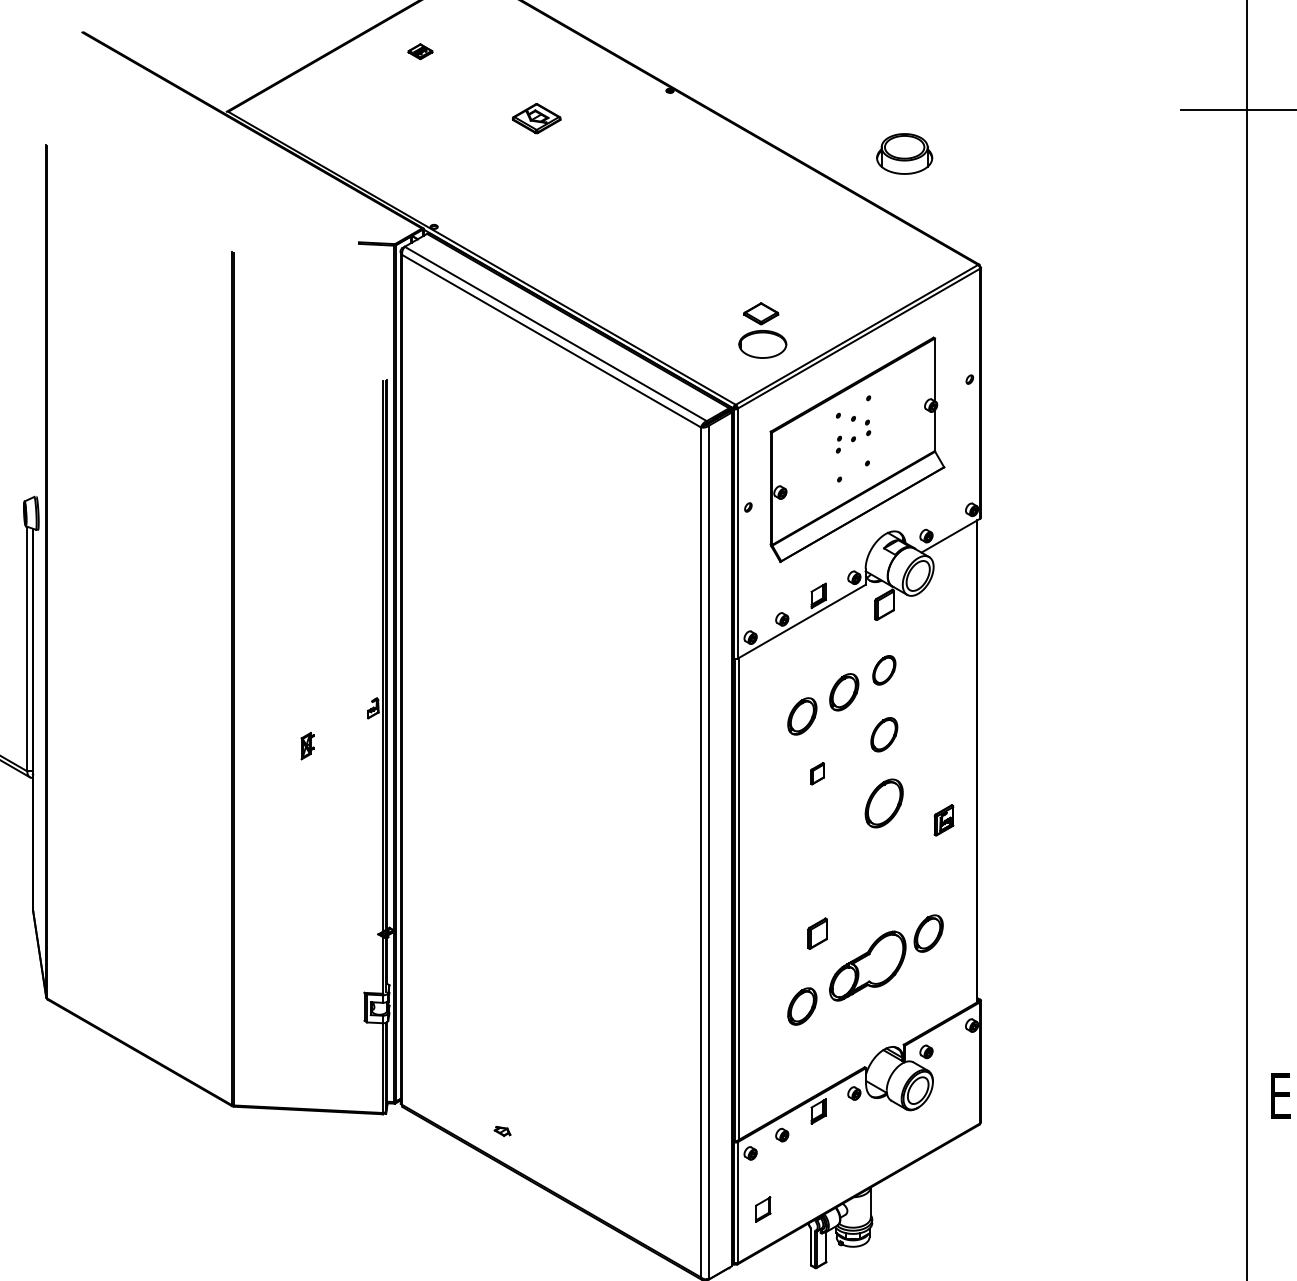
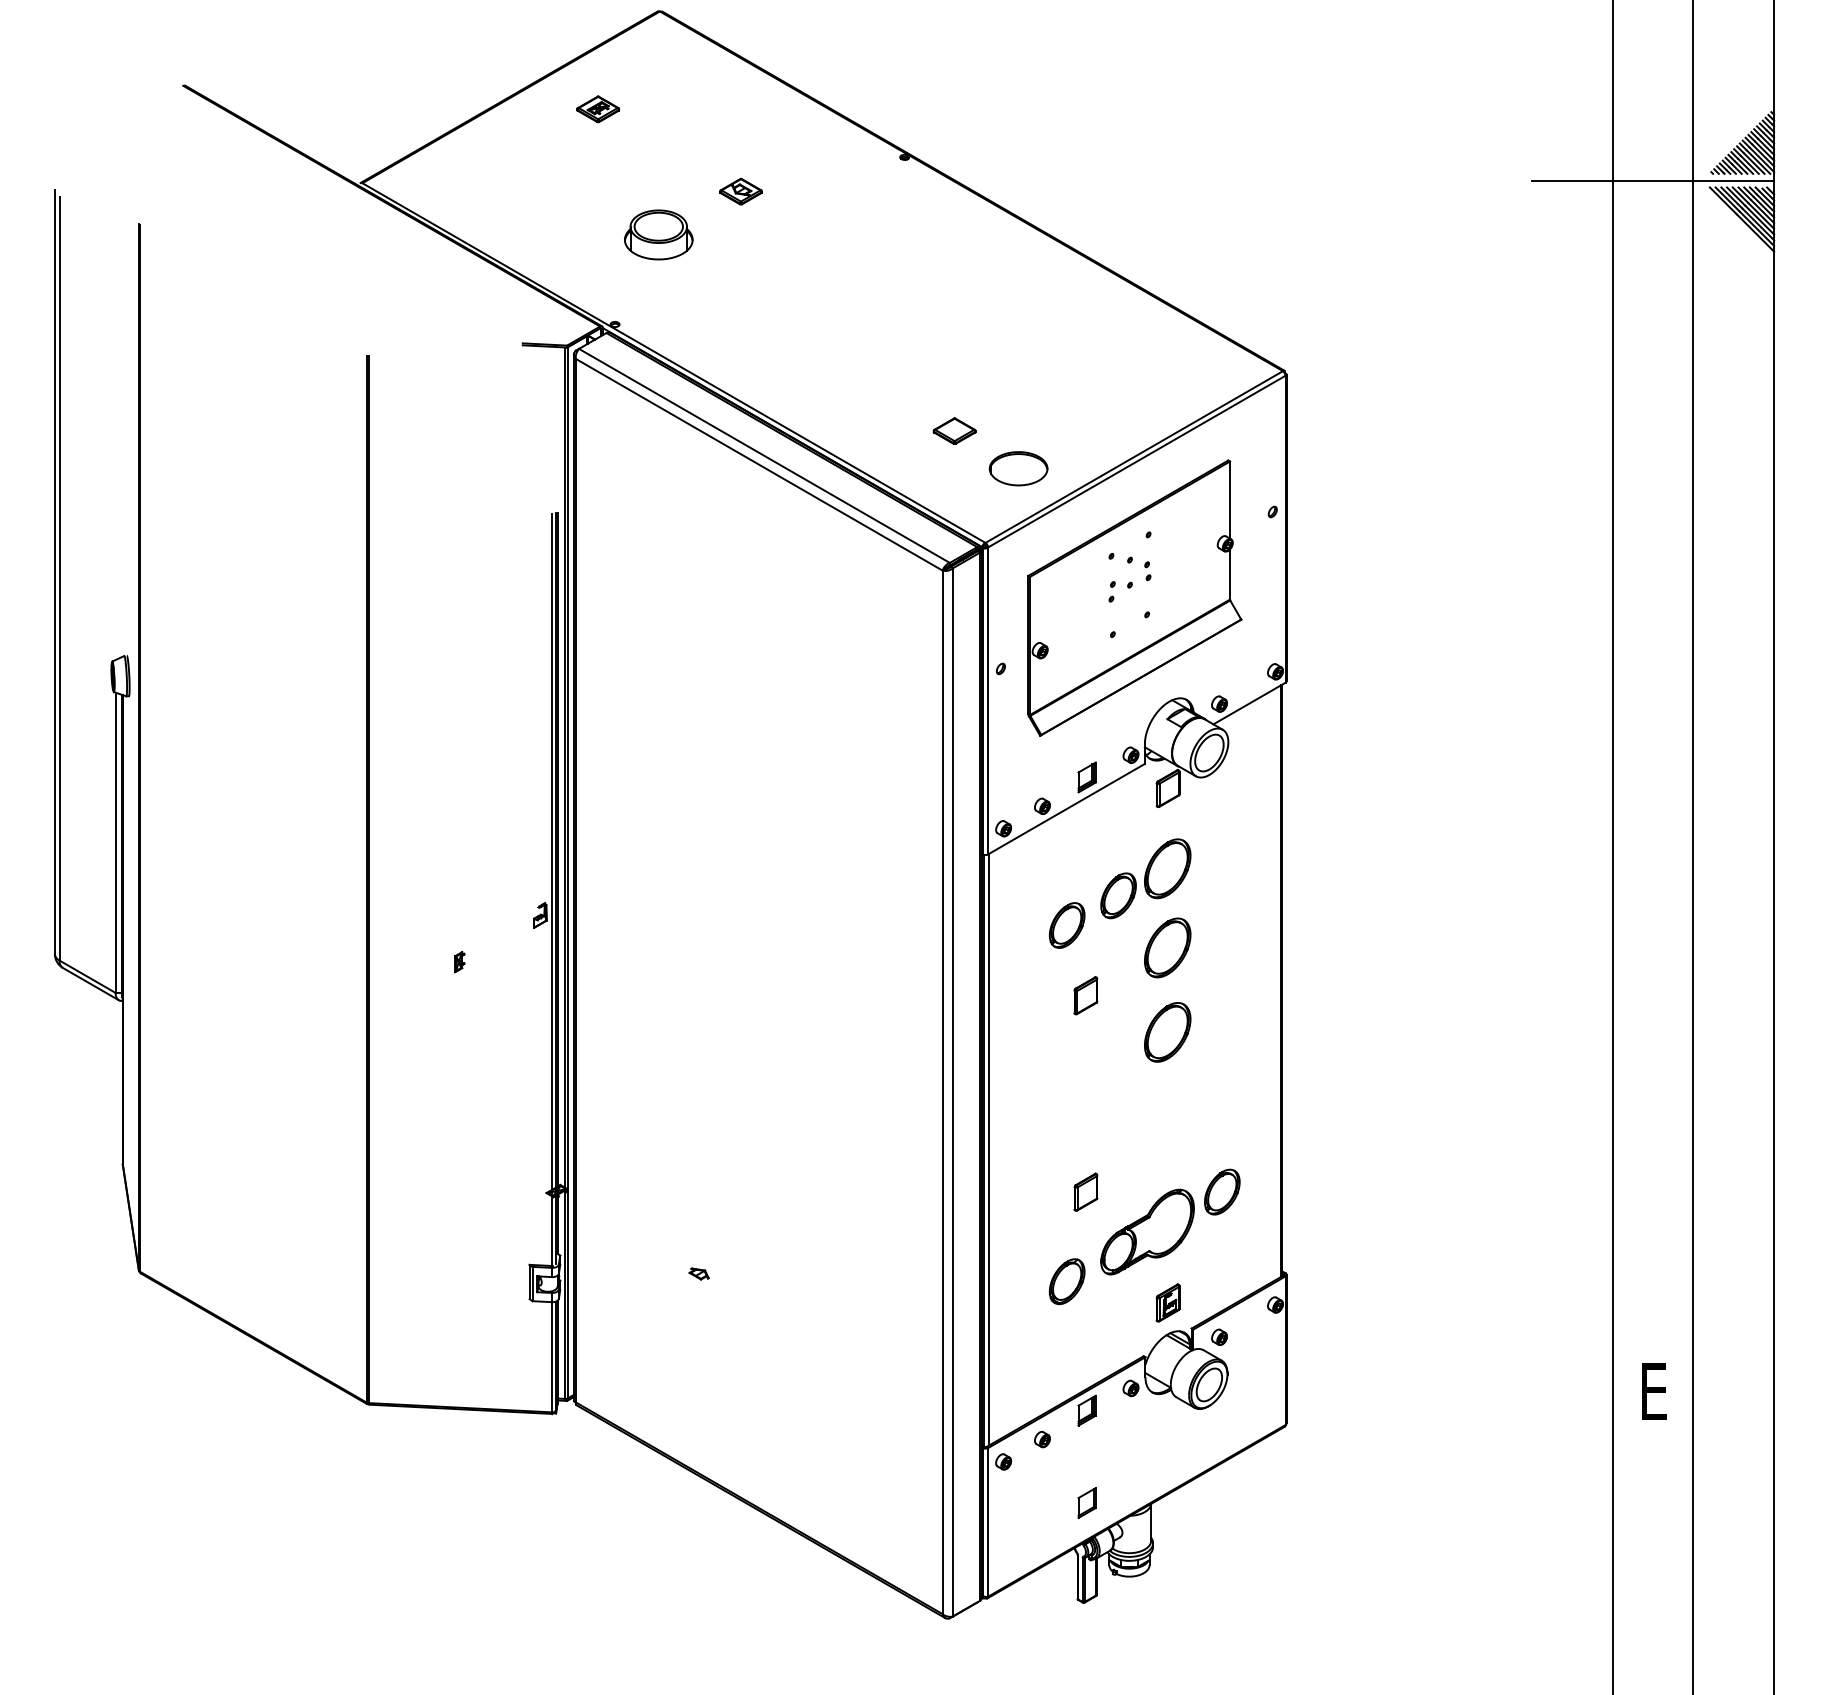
part: (420, 51) -> (598, 109), size x1.43
part: (536, 118) -> (740, 191), size x0.71
part: (904, 153) -> (658, 234), moved
part: (761, 313) -> (954, 430), moved
part: (884, 670) -> (1167, 868), size x1.67
part: (884, 734) -> (1167, 947), size x1.43
part: (307, 746) -> (459, 962), size x0.62
part: (817, 773) -> (1085, 995), size x1.43
part: (943, 819) -> (1167, 1302), moved
part: (502, 1131) -> (698, 1273), moved
part: (762, 1209) -> (1086, 1502), moved

